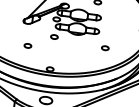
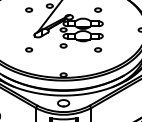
part: (28, 45) -> (29, 49), moved
part: (105, 47) -> (98, 49), moved

